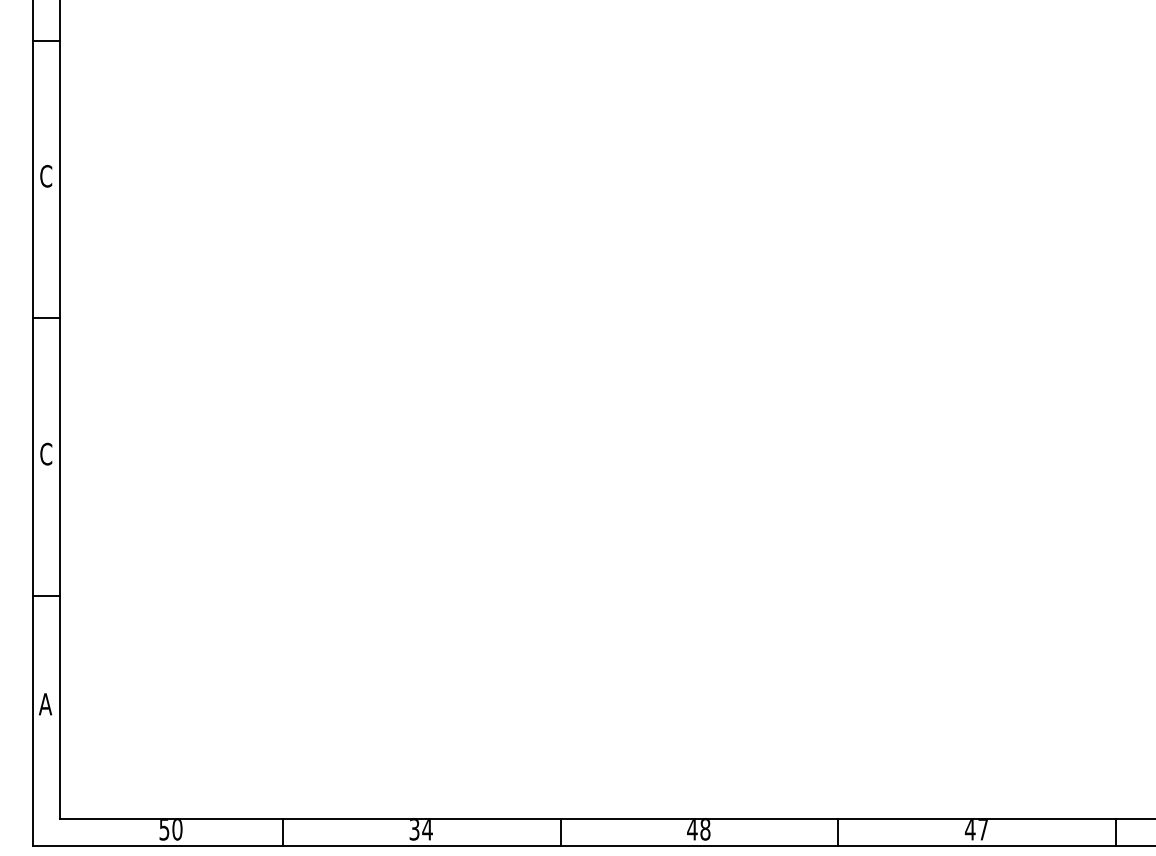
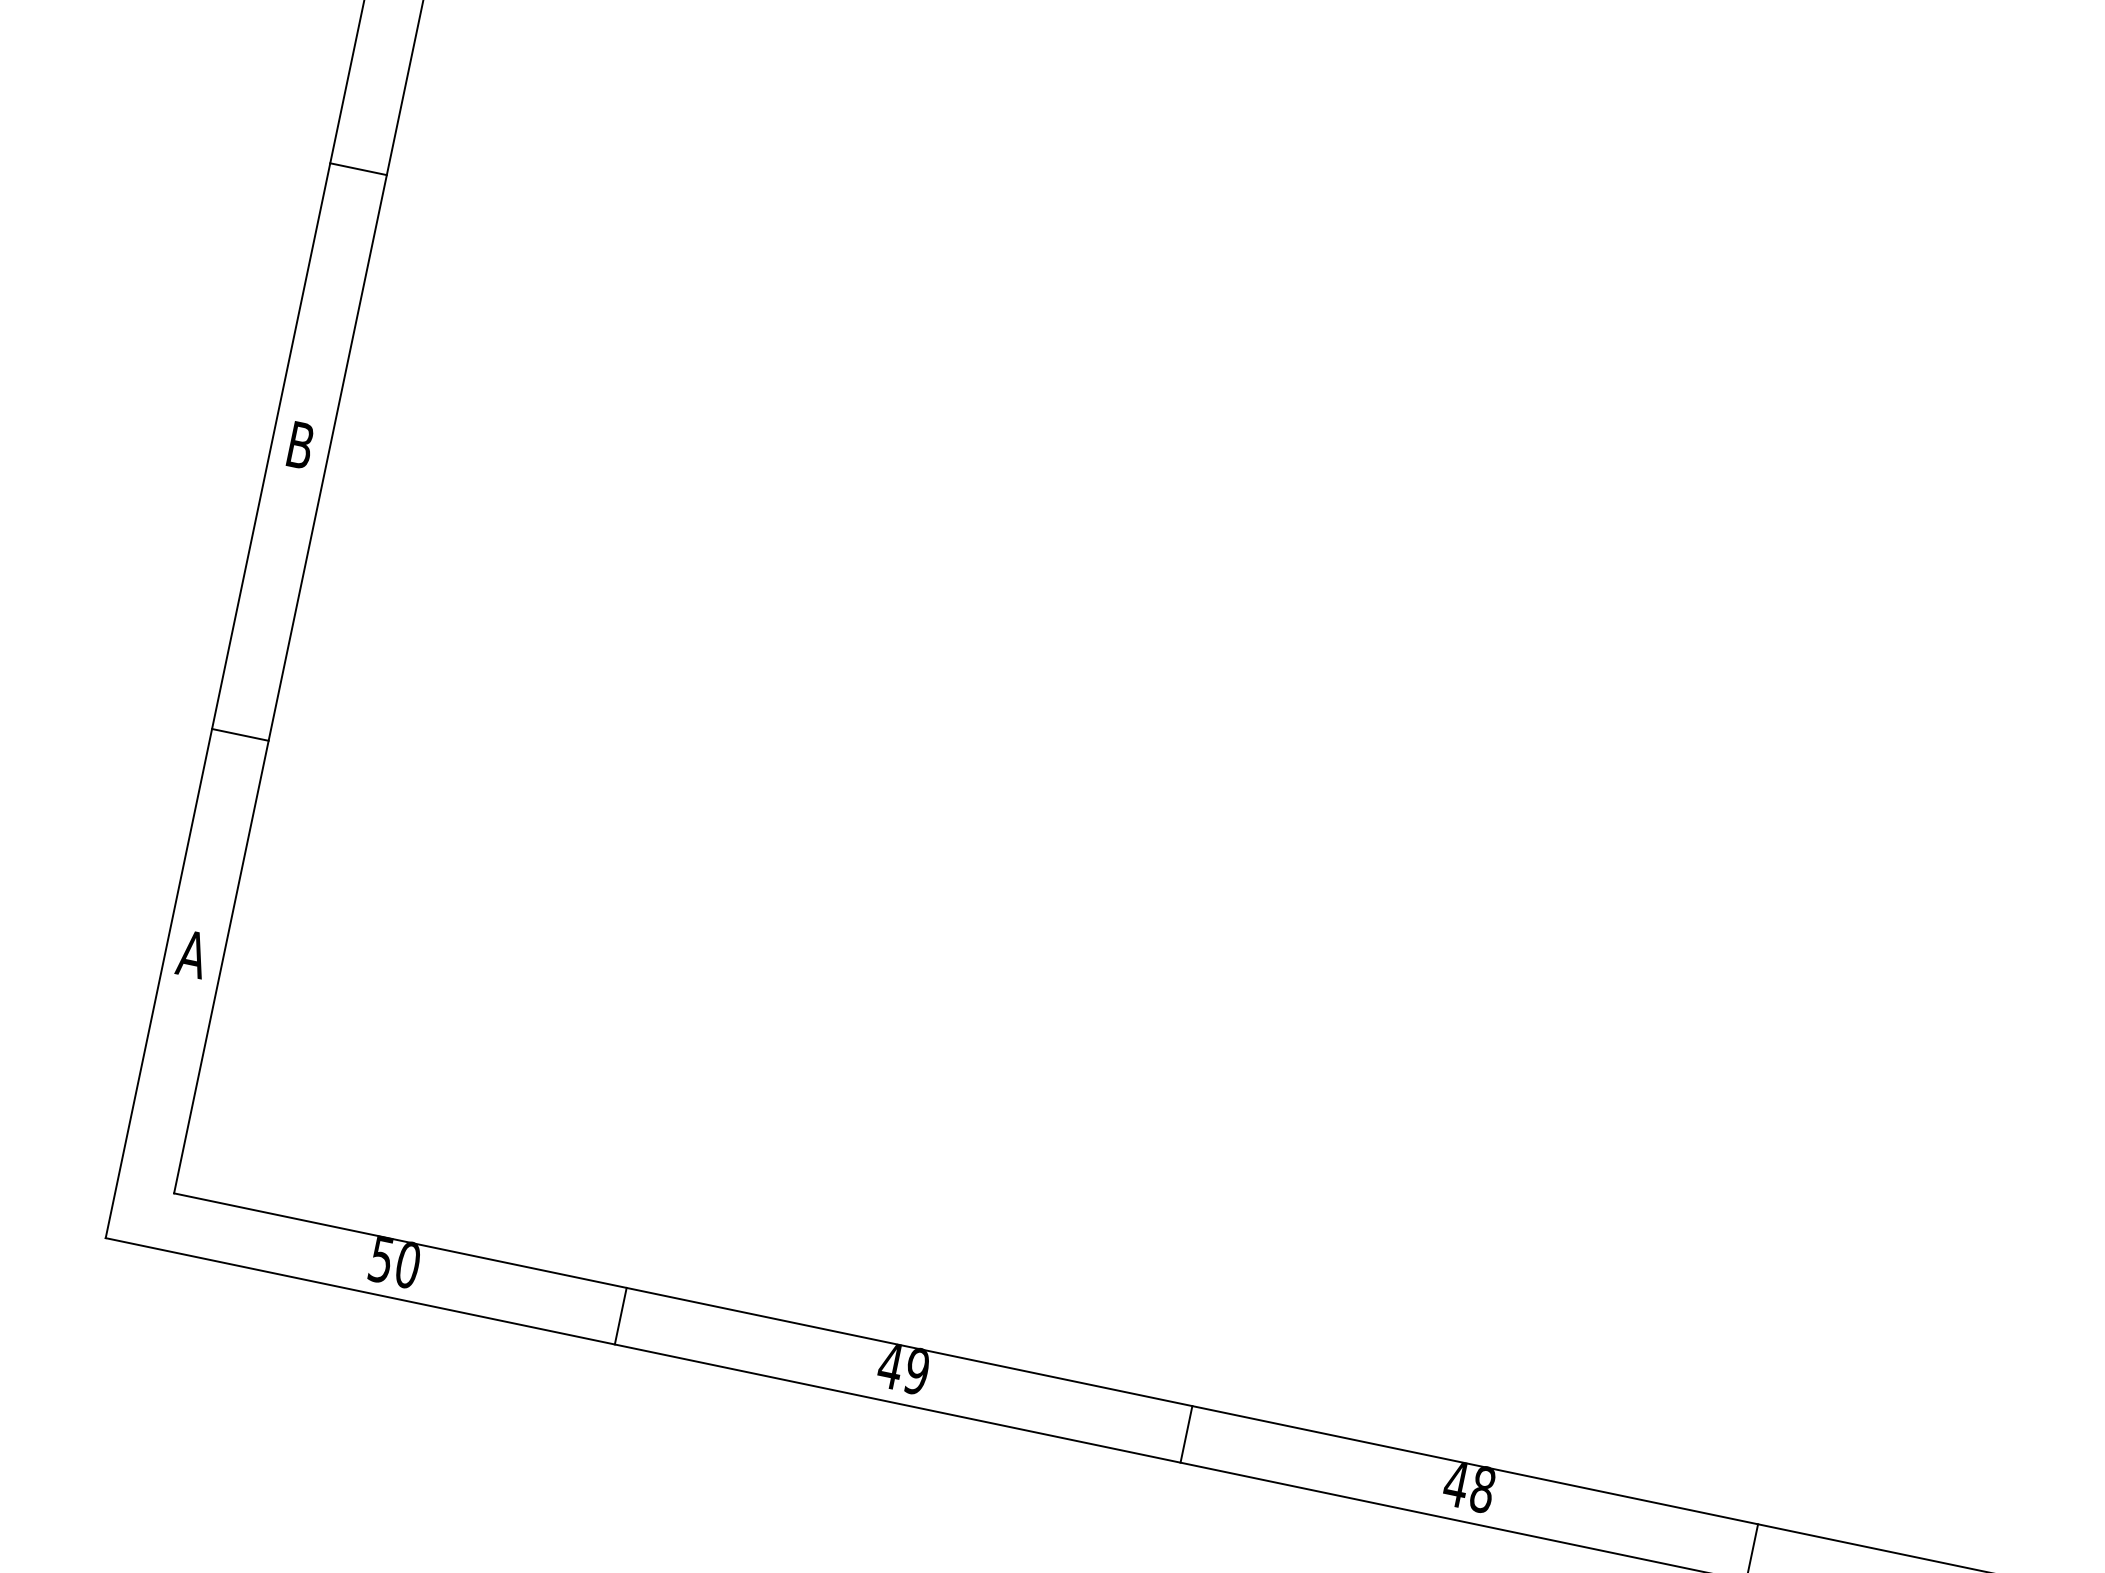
text: (46, 453) -> (301, 444), C -> B
text: (420, 830) -> (902, 1370), 34 -> 49

